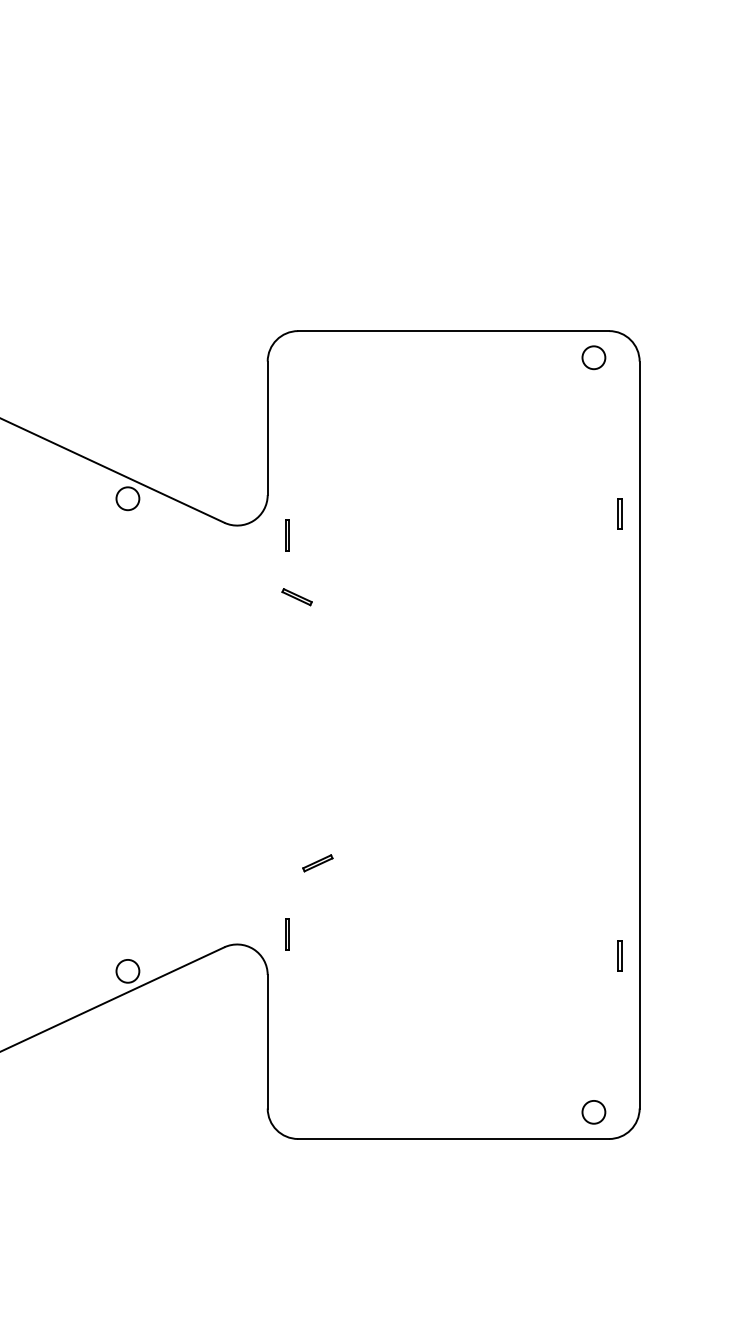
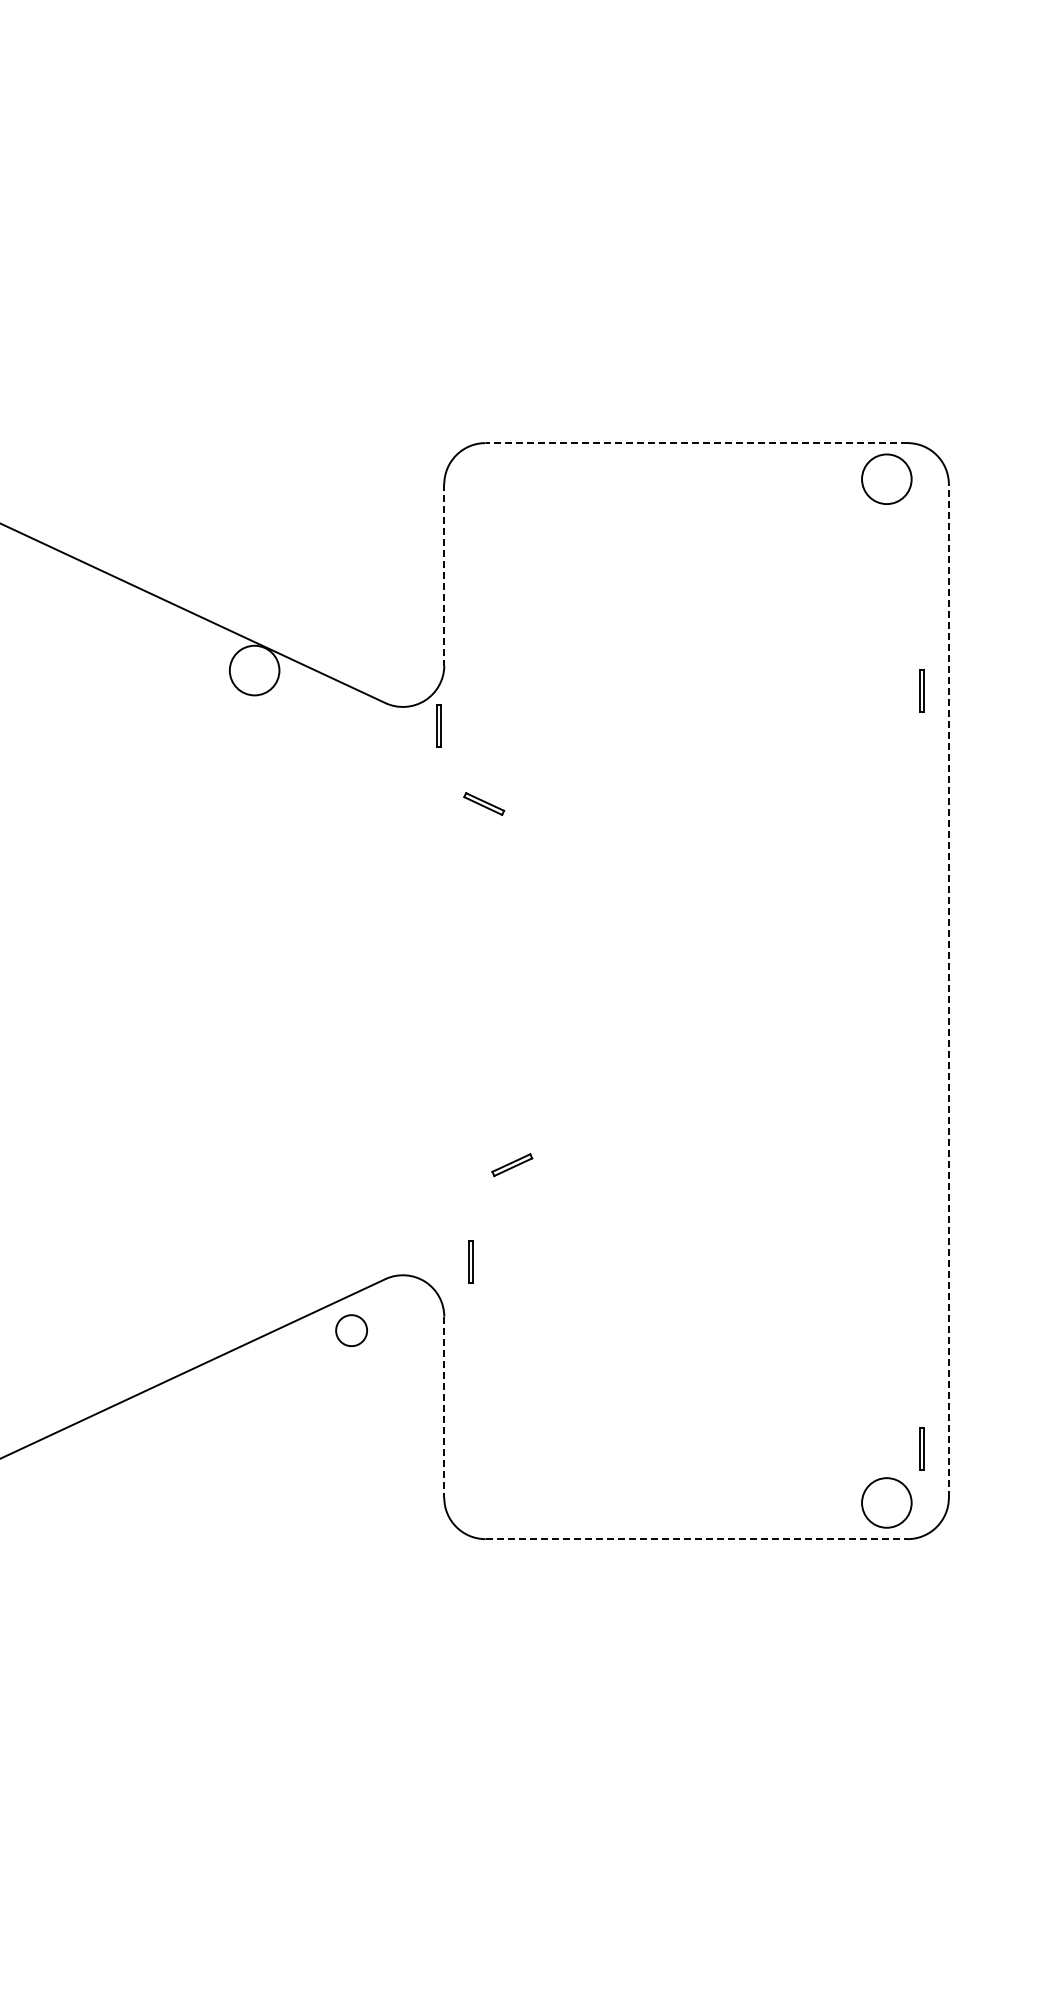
line: (453, 331) -> (696, 443), solid -> dashed
circle: (593, 357) -> (886, 478), size x1.6
line: (267, 428) -> (444, 575), solid -> dashed
circle: (127, 498) -> (254, 670), size x1.6
part: (287, 534) -> (438, 725), moved
line: (639, 735) -> (948, 991), solid -> dashed
part: (619, 955) -> (921, 1448), moved
circle: (127, 971) -> (351, 1330), moved
line: (267, 1041) -> (444, 1407), solid -> dashed
circle: (593, 1111) -> (886, 1502), size x1.6
line: (453, 1139) -> (696, 1539), solid -> dashed

